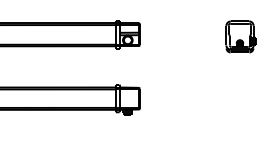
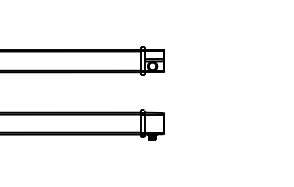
part: (240, 37) -> (263, 63), removed

